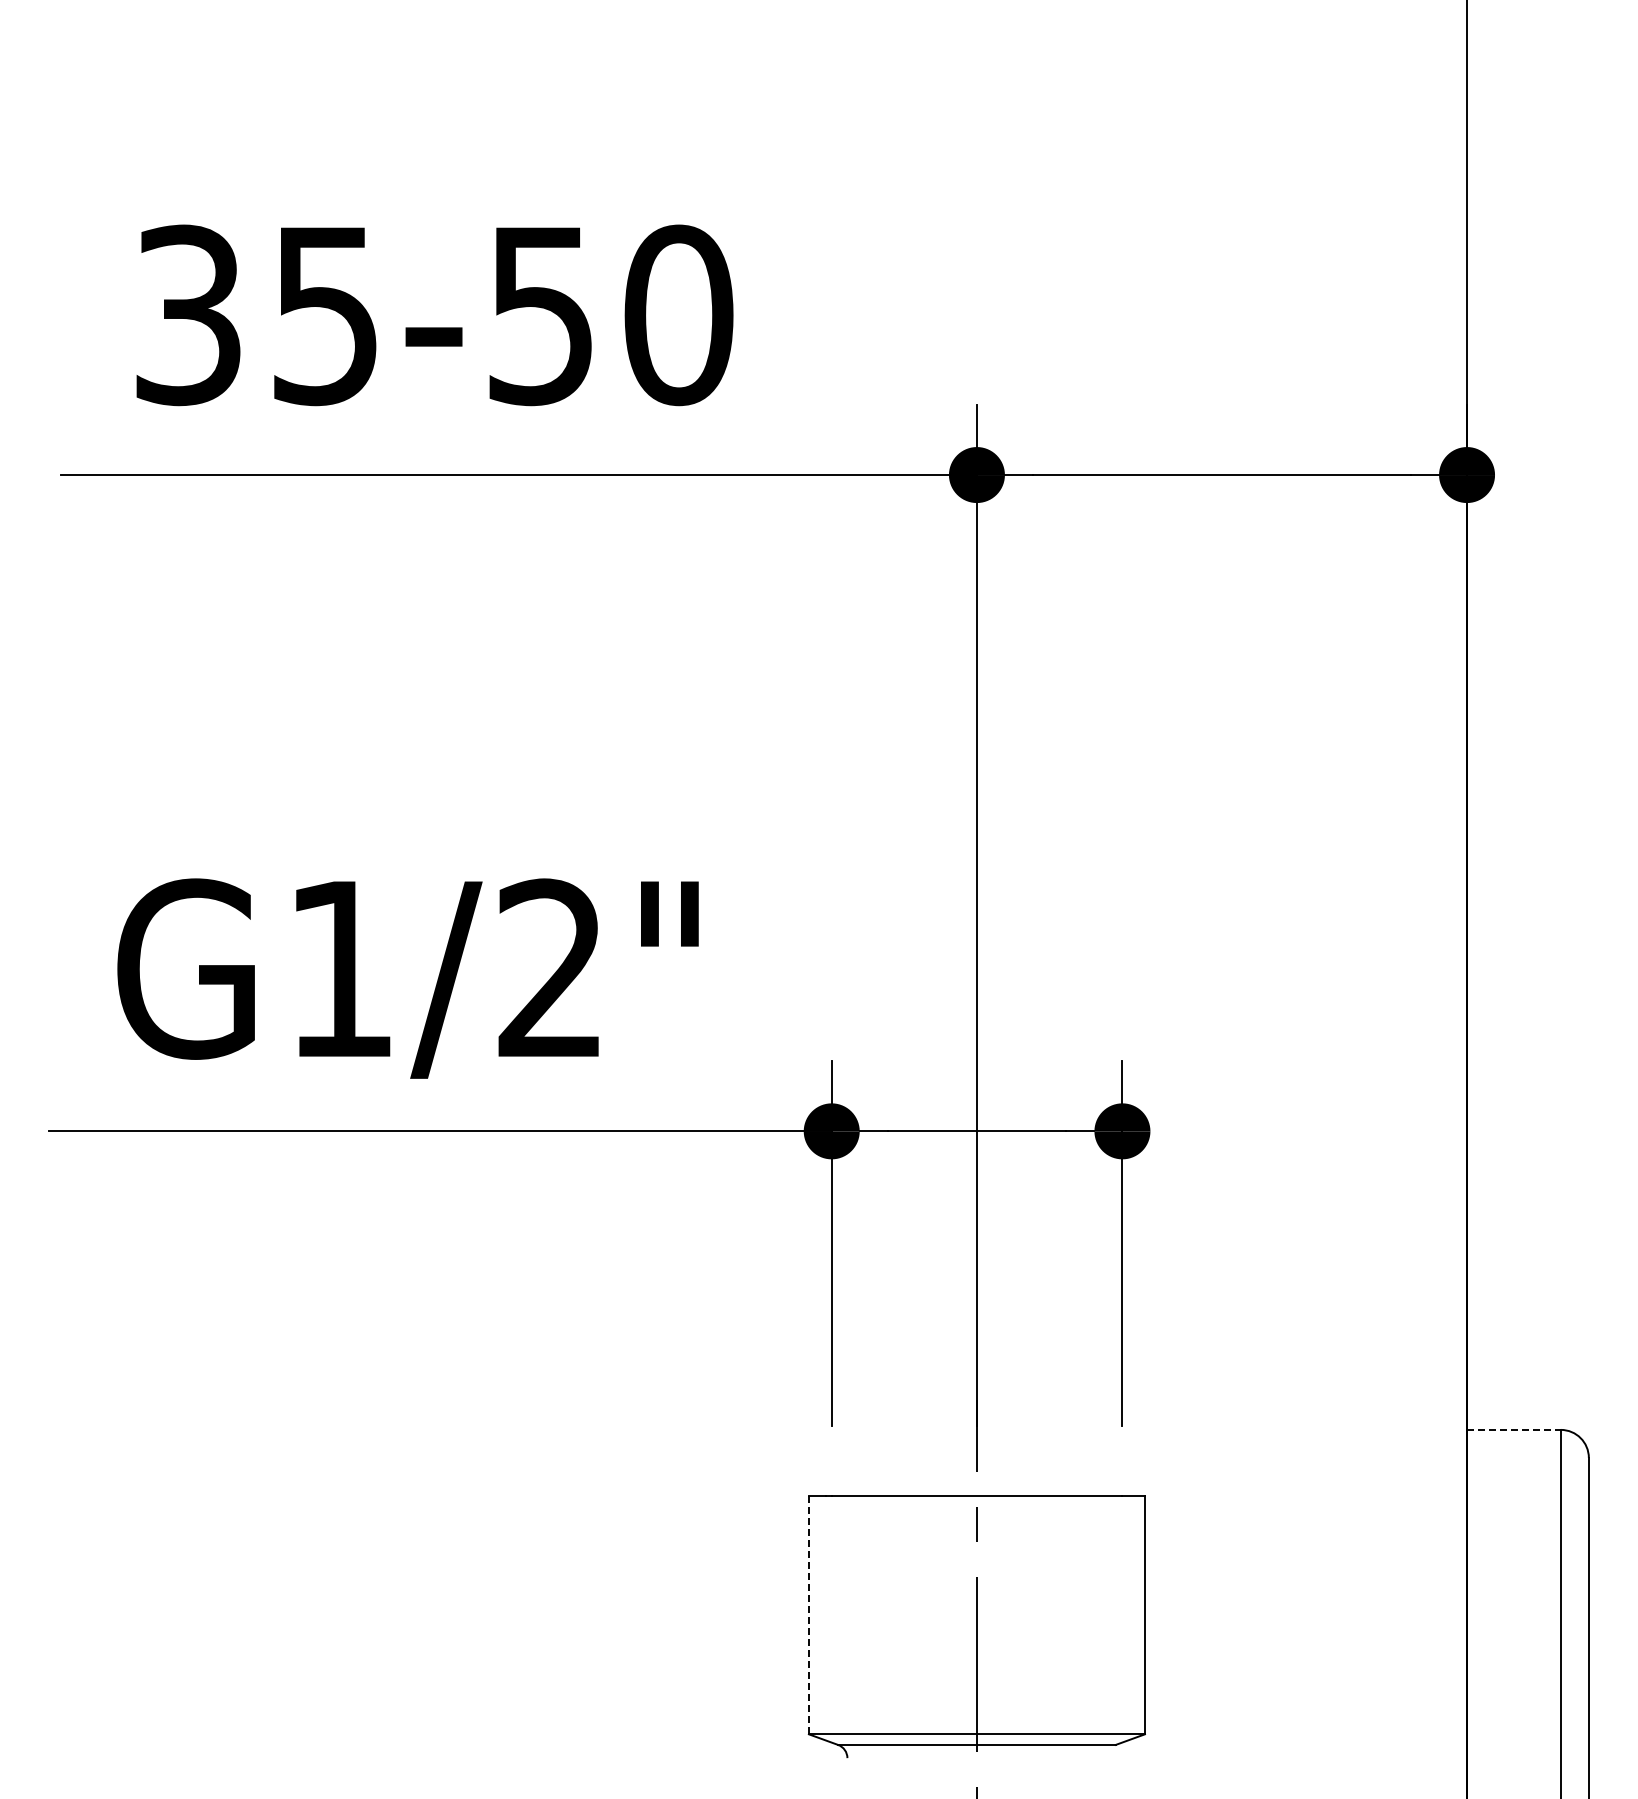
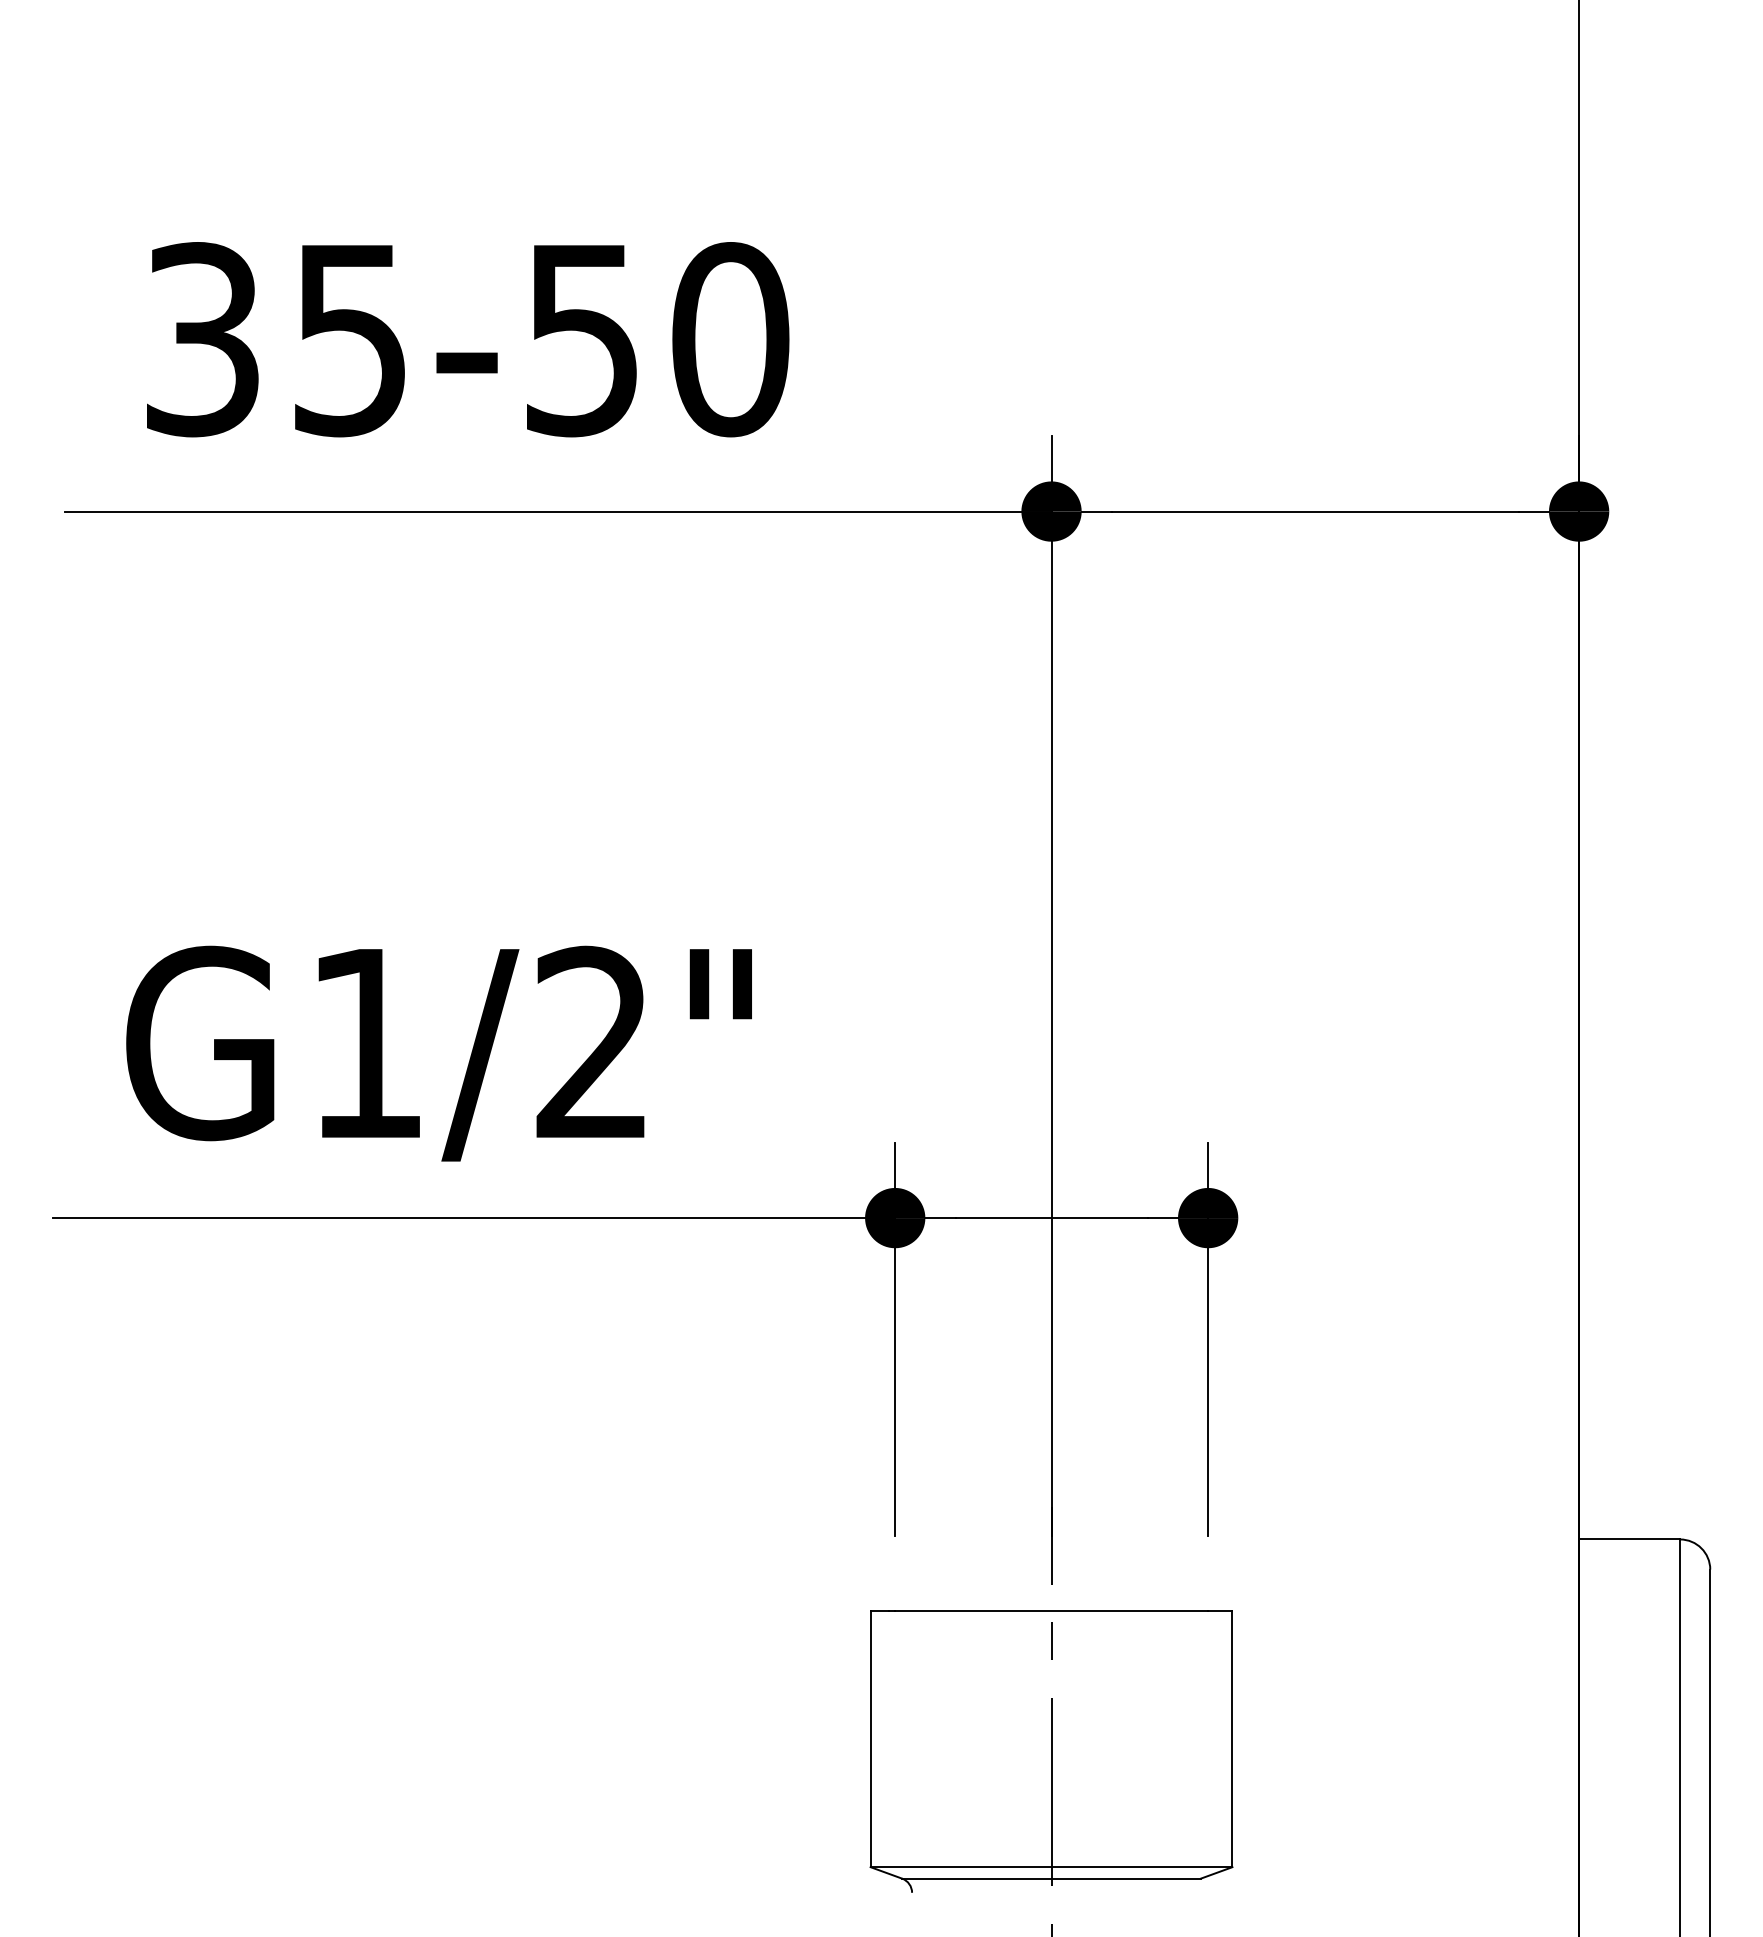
line: (1513, 1429) -> (1629, 1539), dashed -> solid
line: (808, 1615) -> (870, 1739), dashed -> solid

